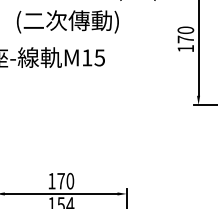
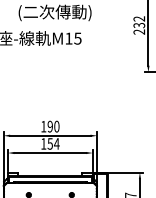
text: (186, 39) -> (139, 25), 170 -> 232
text: (60, 180) -> (49, 126), 170 -> 190

